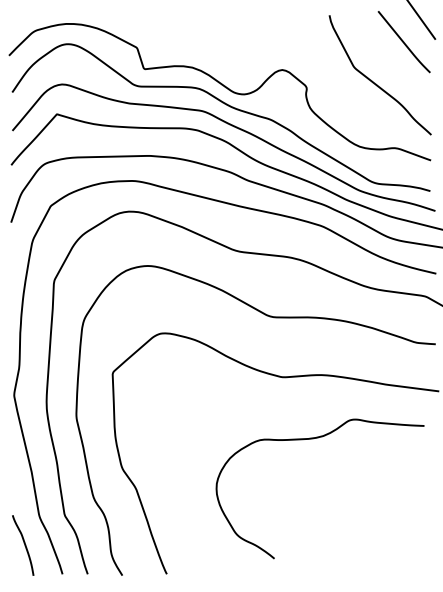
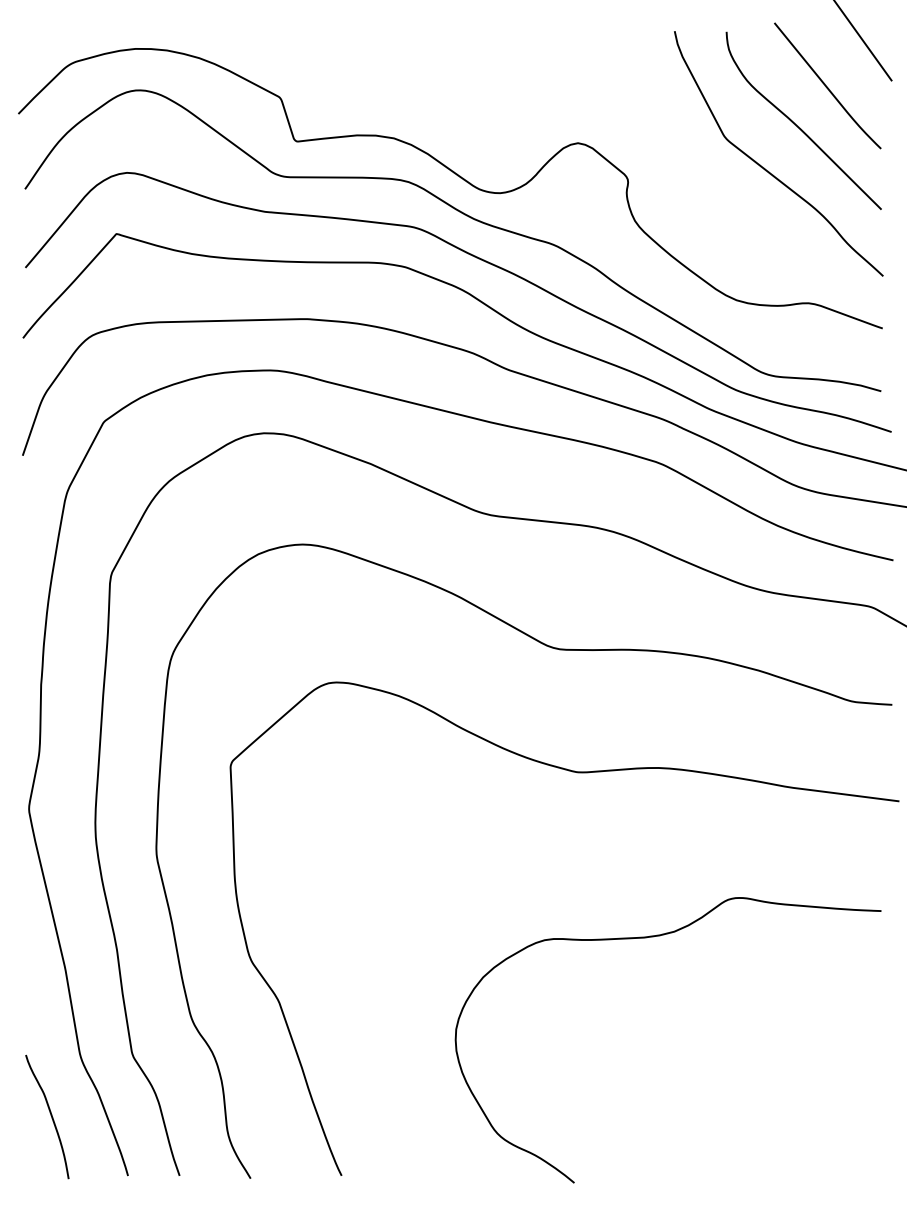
curve: (389, 60) -> (797, 123), added
curve: (313, 439) -> (654, 938), moved

